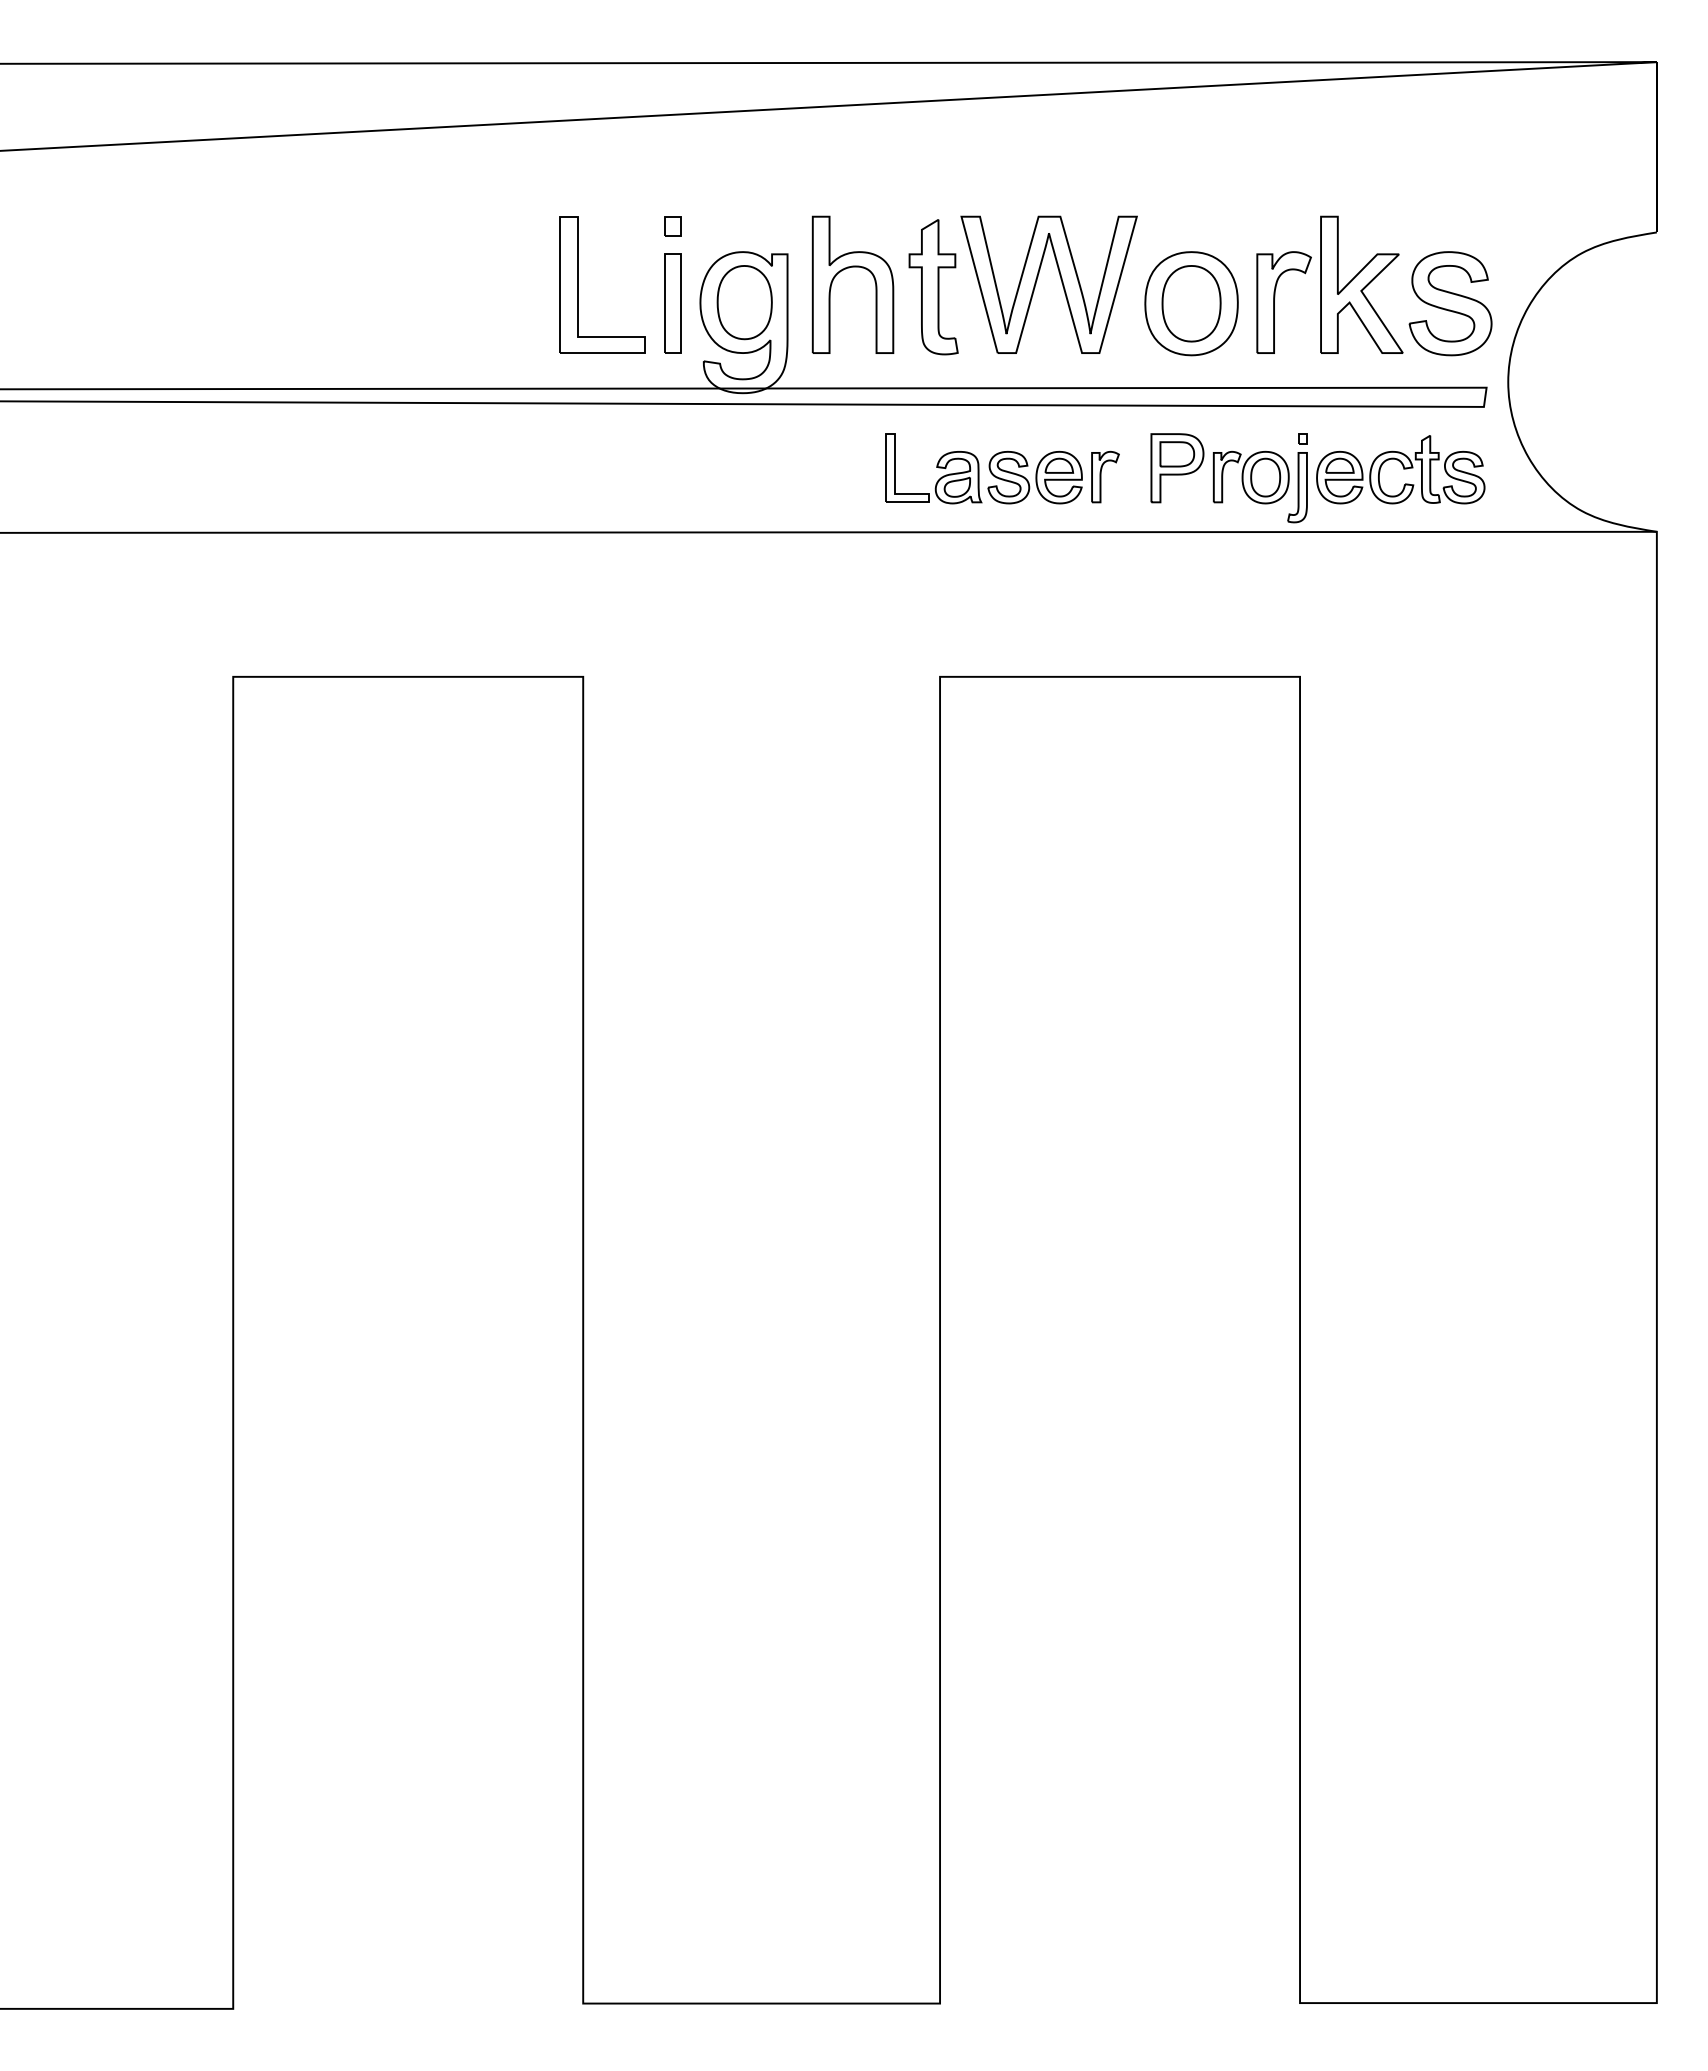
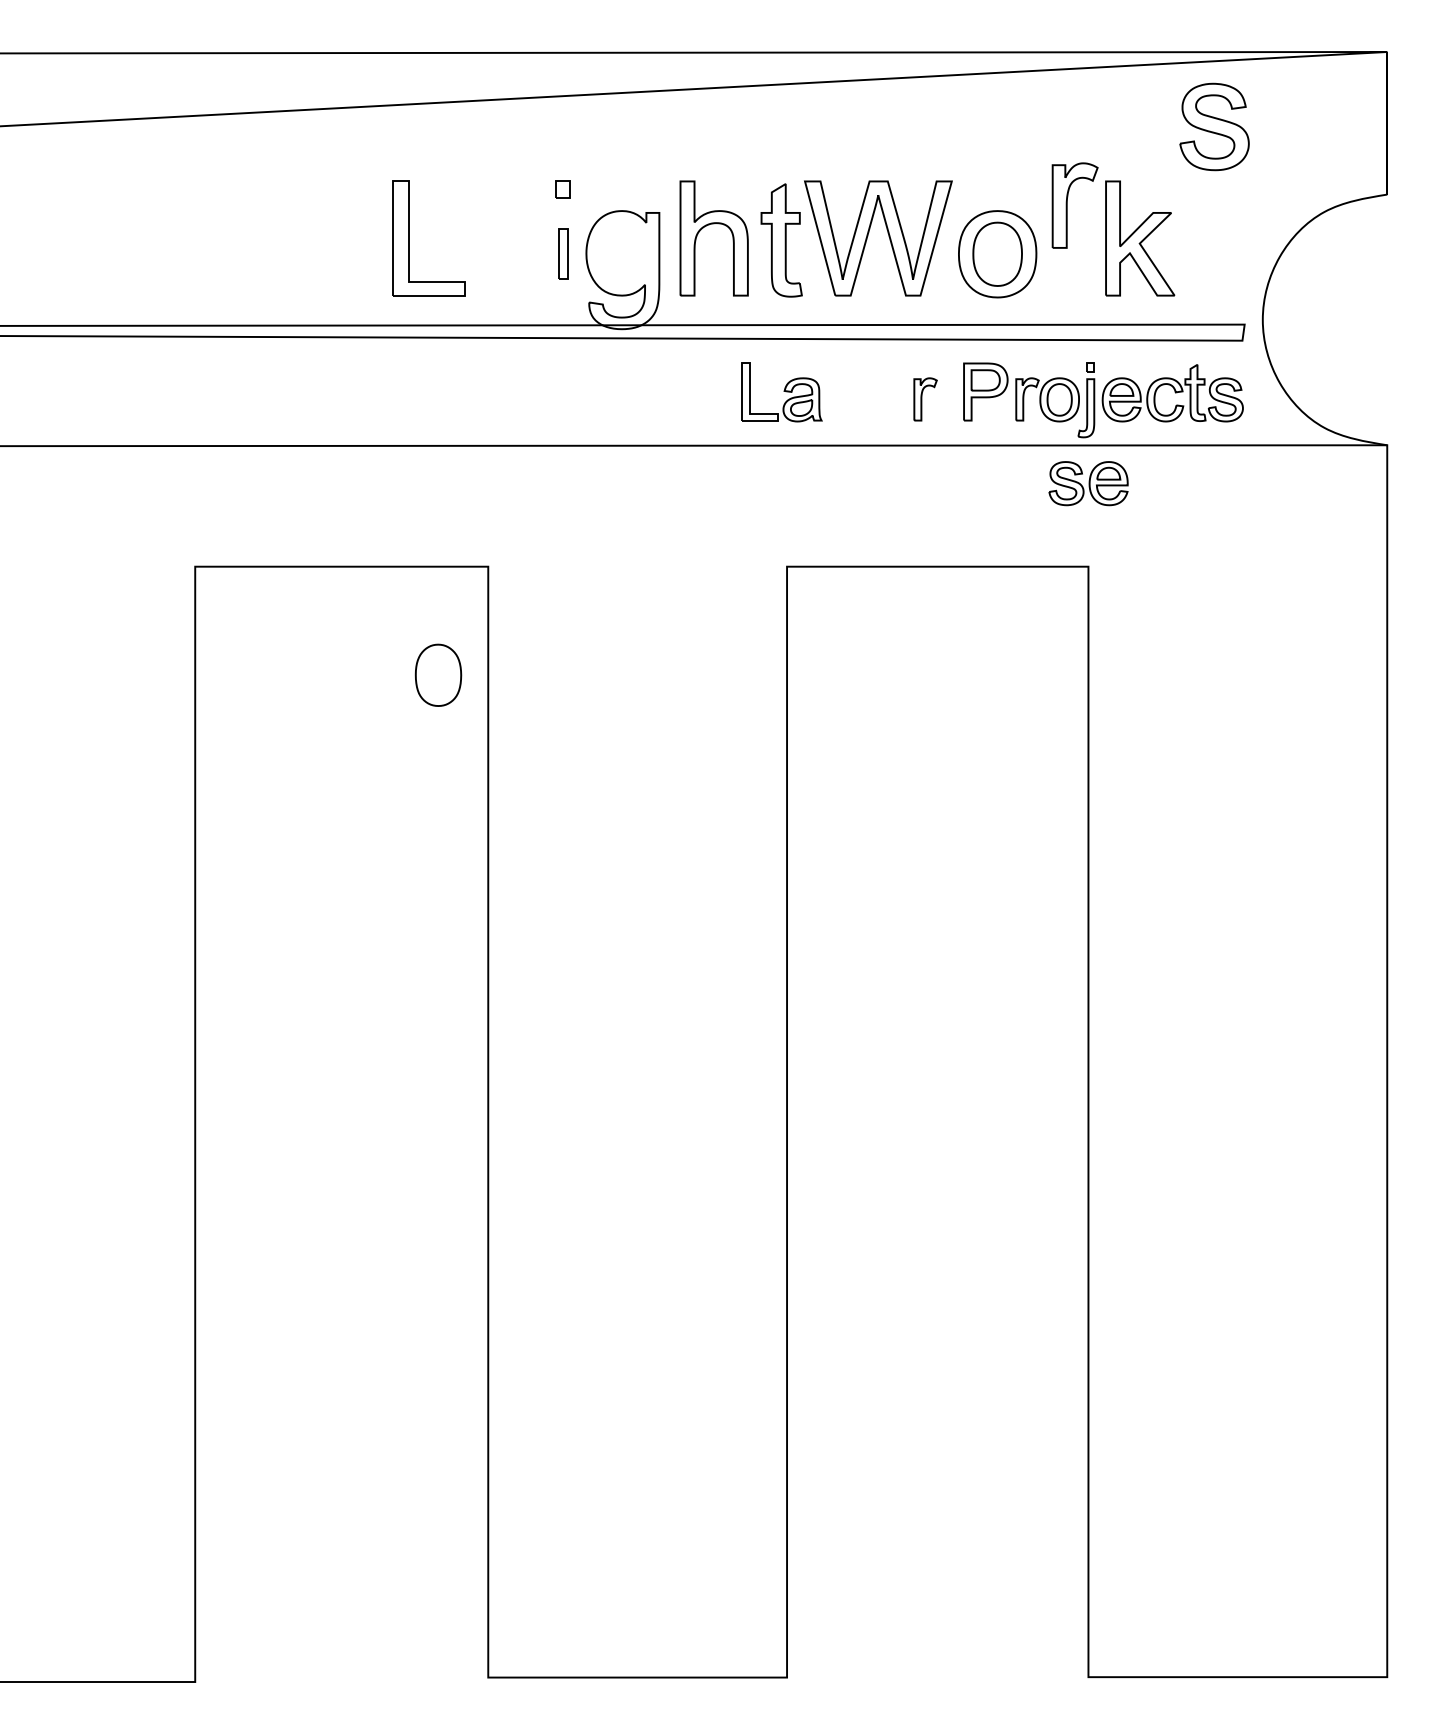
part: (578, 284) -> (408, 238), moved
part: (744, 302) -> (438, 675), moved
curve: (1274, 302) -> (1067, 205), moved
part: (672, 303) -> (563, 254), size x0.6
curve: (1450, 309) -> (1214, 131), moved
part: (1034, 477) -> (1088, 483), moved

